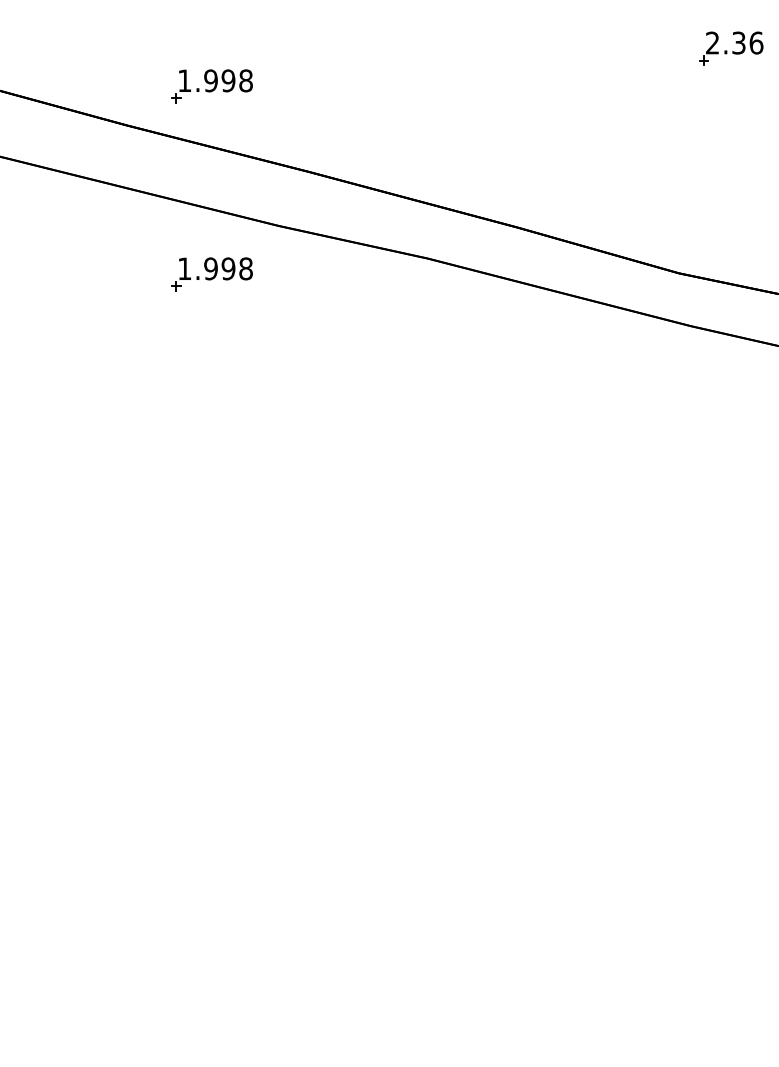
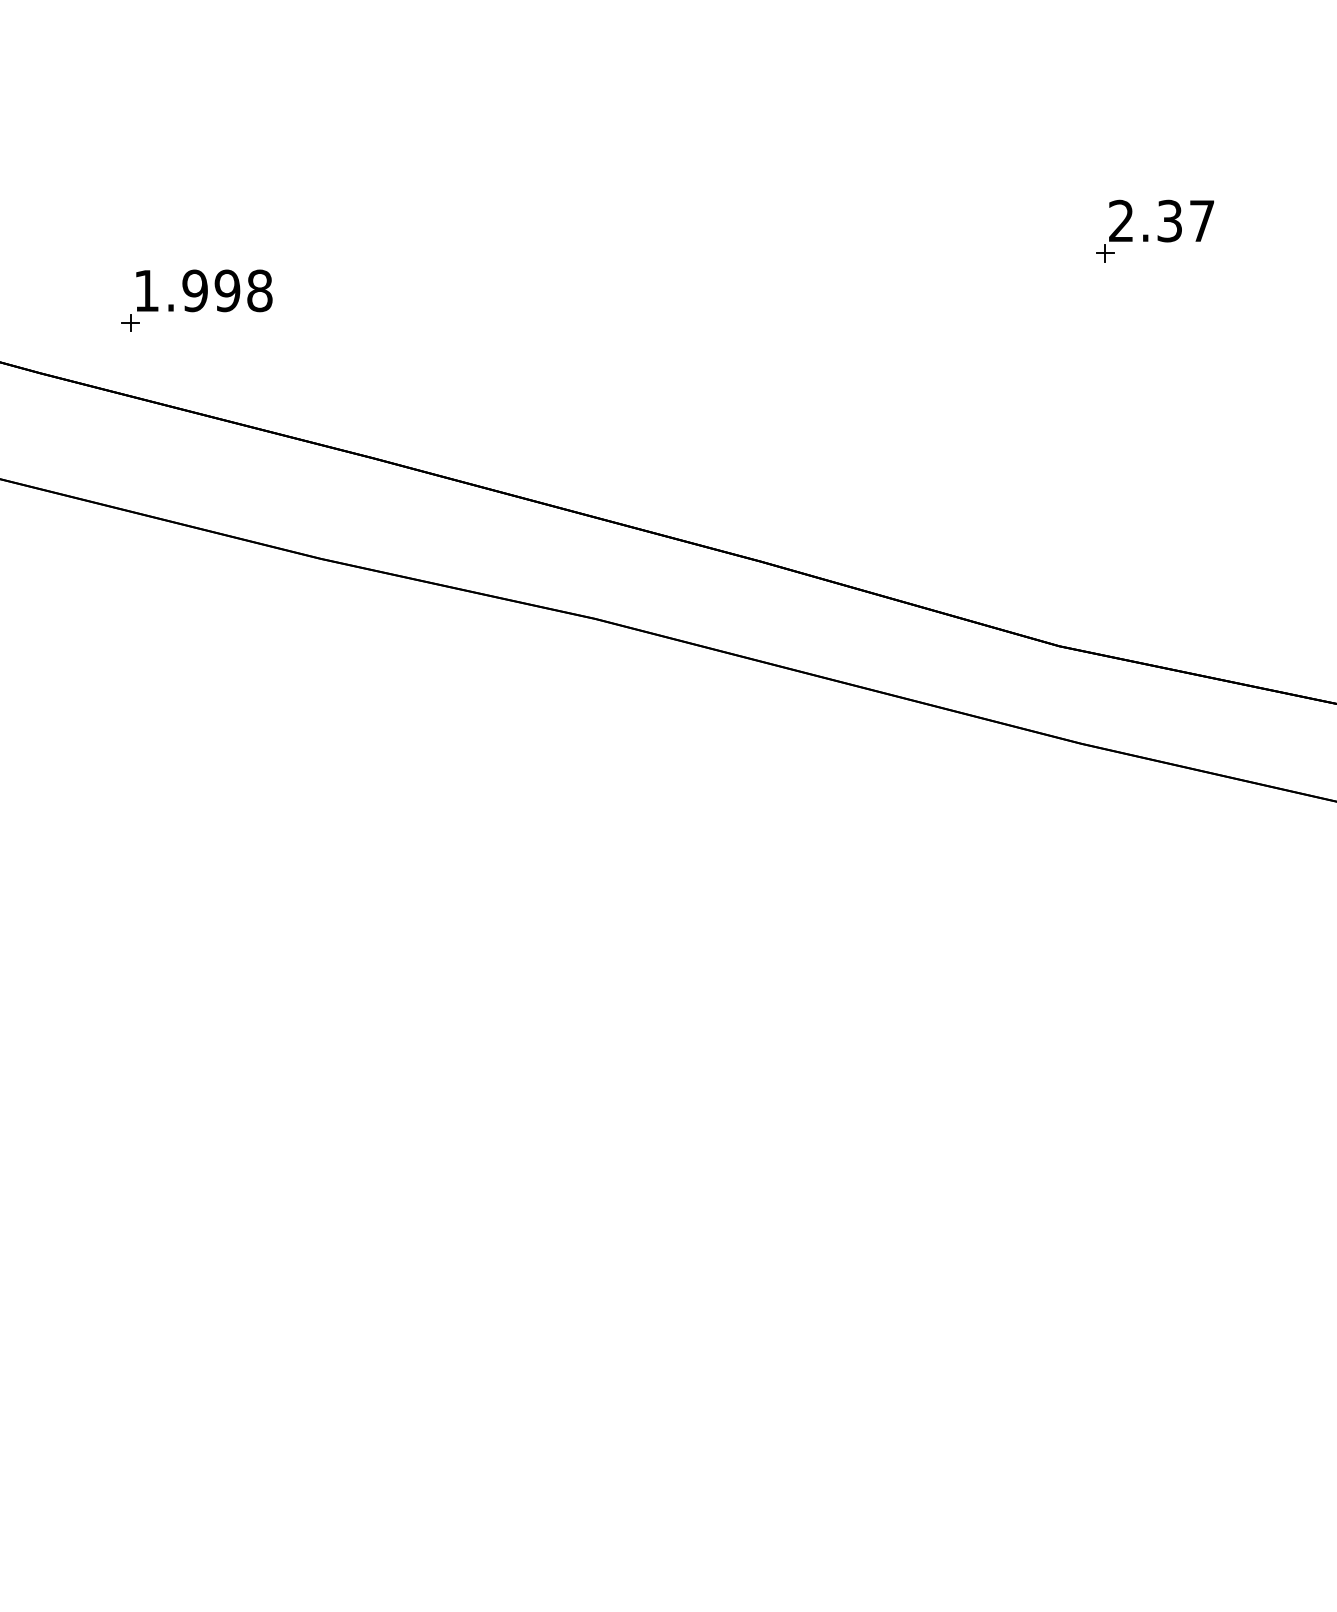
text: (756, 42) -> (1202, 220), 2.36 -> 2.37
part: (211, 274) -> (196, 648), removed

